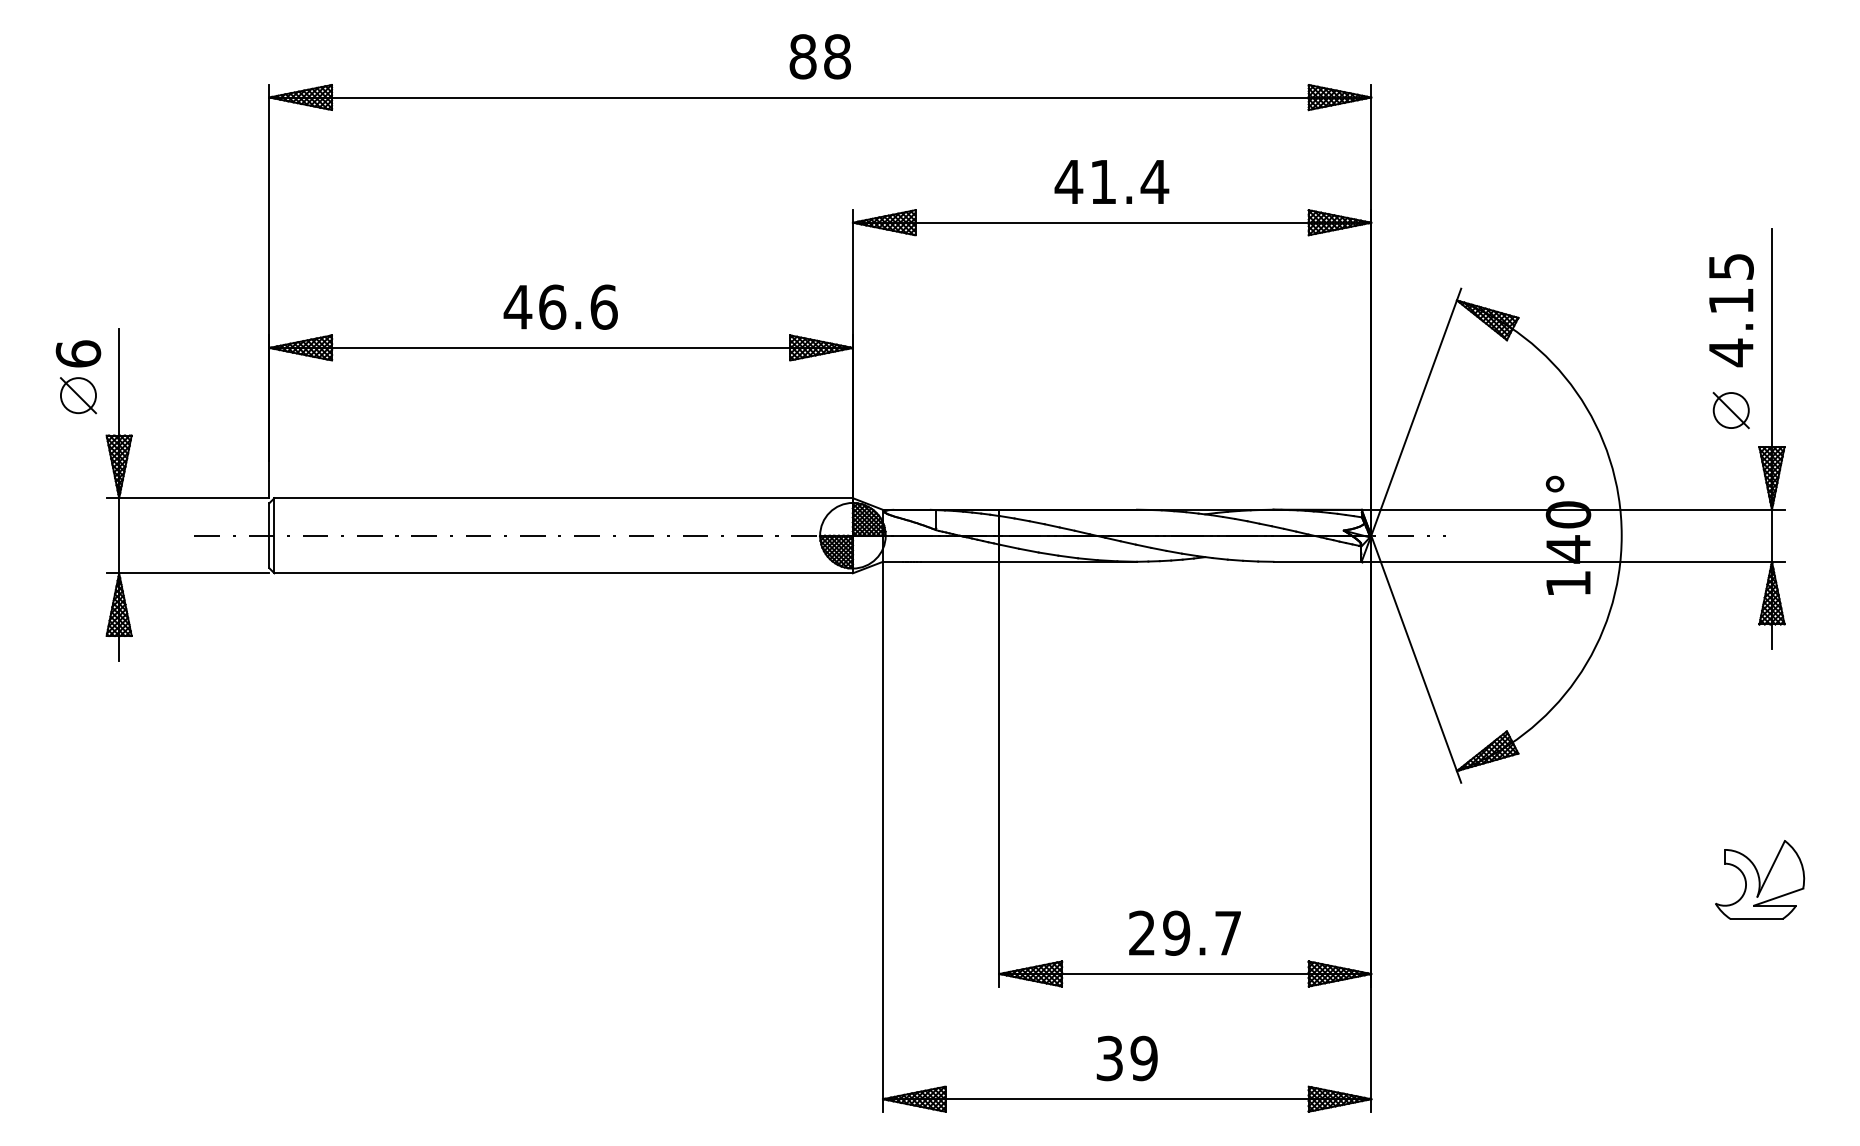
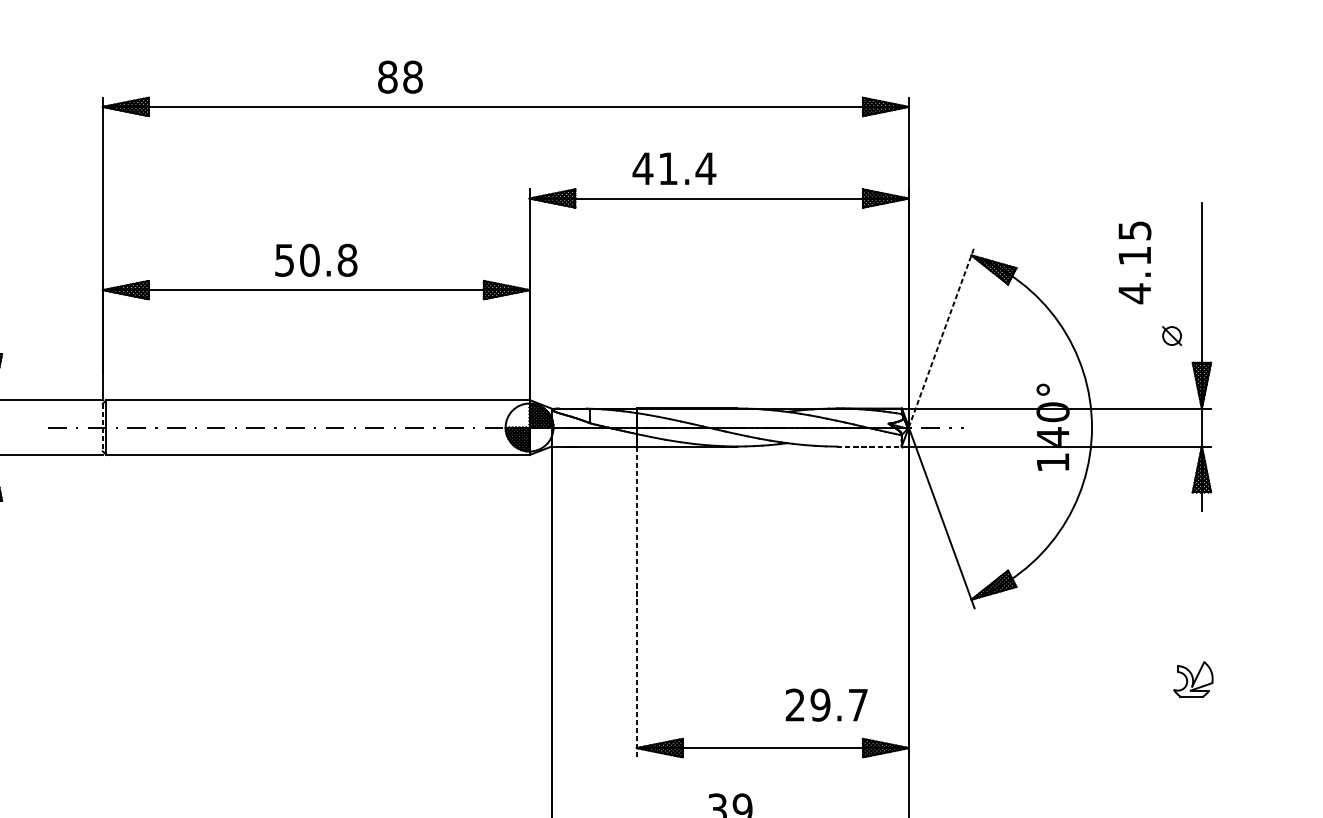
text: (819, 56) -> (399, 76), moved
text: (1111, 181) -> (674, 168), moved
text: (560, 306) -> (315, 259), 46.6 -> 50.8
text: (1731, 310) -> (1134, 262), moved
part: (1730, 410) -> (1171, 335), size x0.7
line: (1416, 411) -> (941, 336), solid -> dashed
line: (269, 535) -> (102, 427), solid -> dashed
line: (1318, 561) -> (870, 446), solid -> dashed
line: (999, 774) -> (636, 602), solid -> dashed
part: (1760, 879) -> (1193, 678), size x0.6
text: (1184, 932) -> (826, 704), moved

